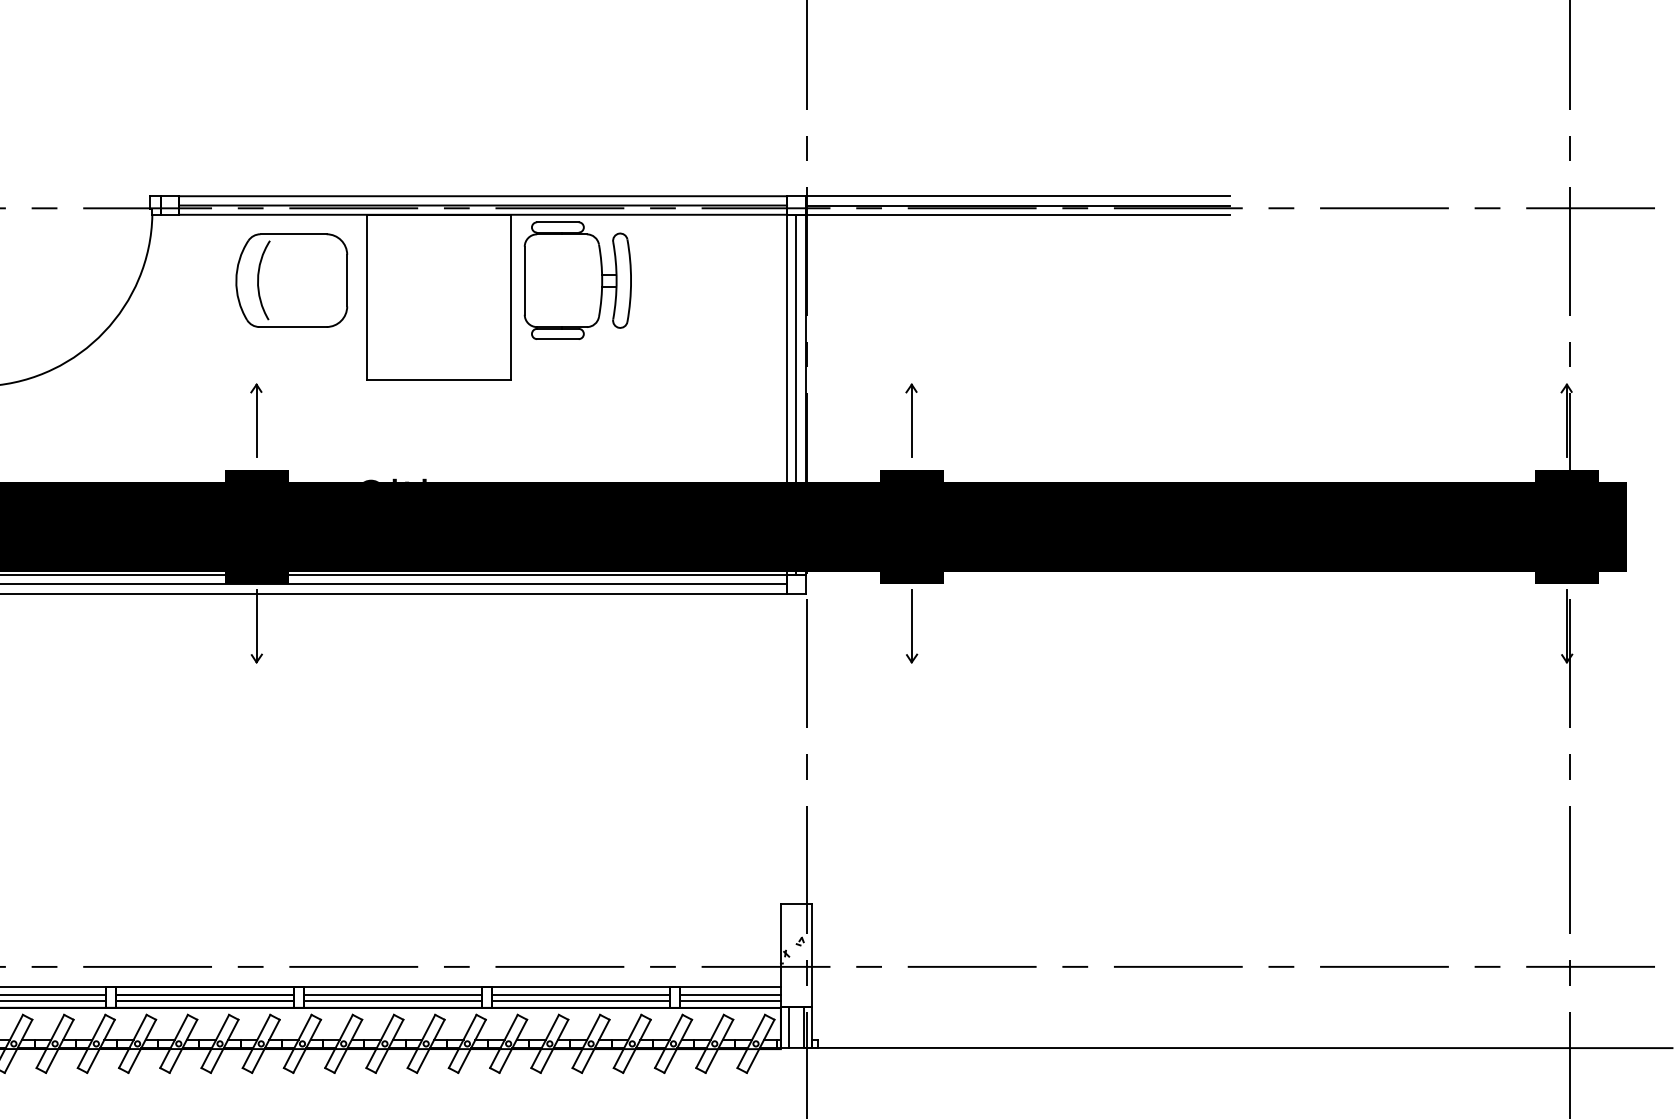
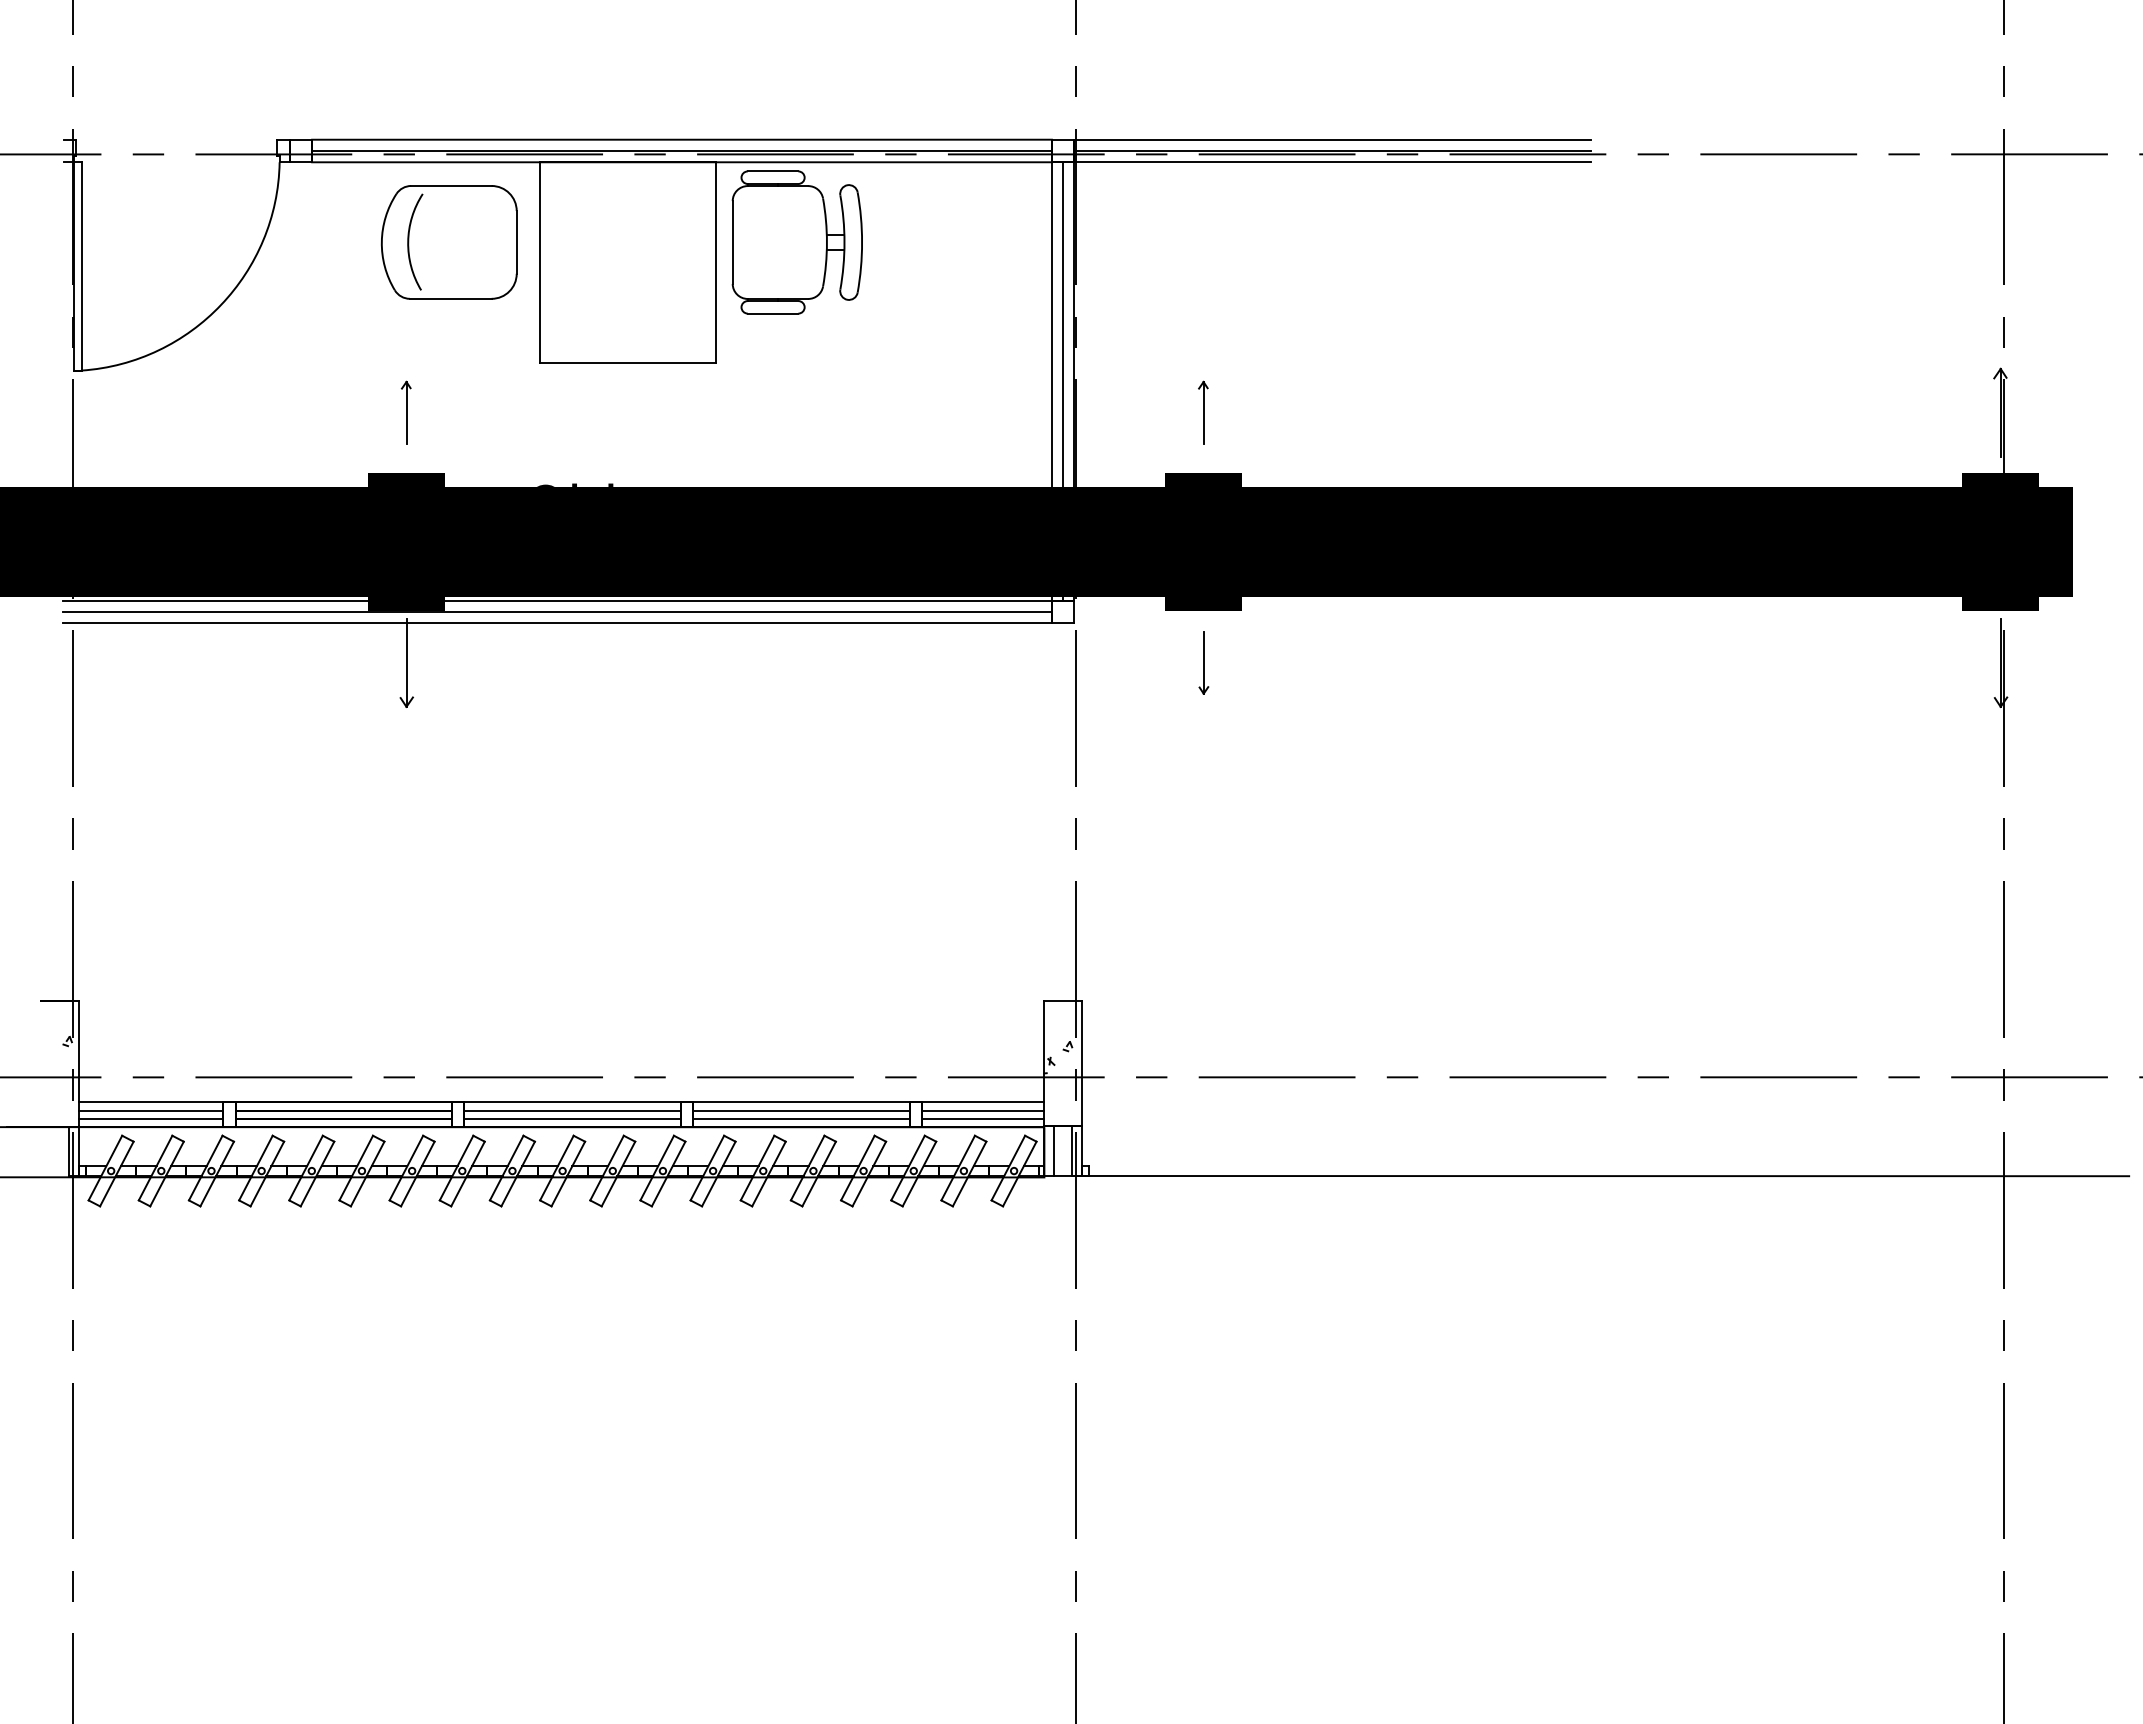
part: (256, 420) -> (406, 412), size x0.7
part: (911, 420) -> (1203, 412), size x0.7
part: (911, 625) -> (1203, 662), size x0.7

